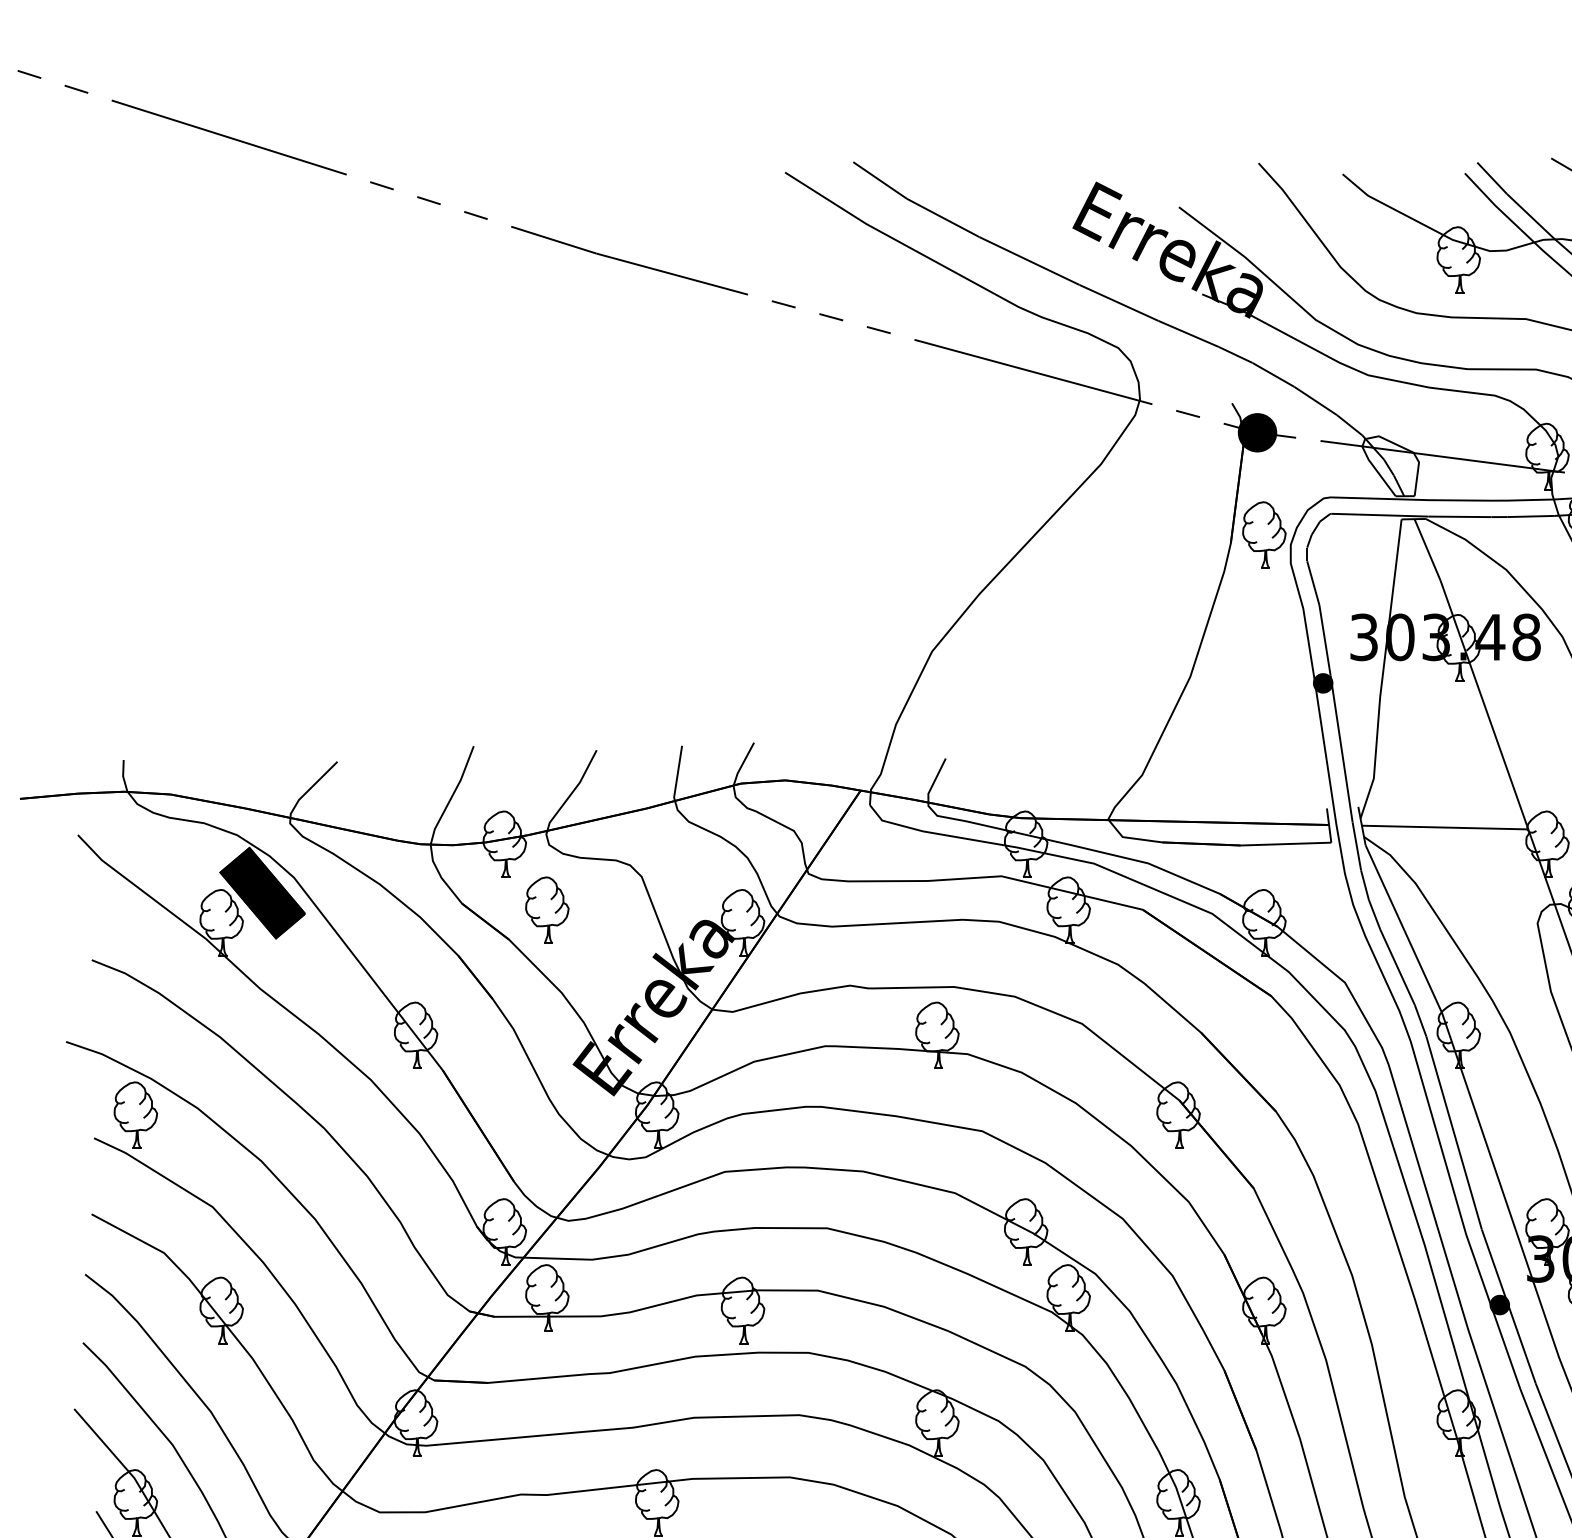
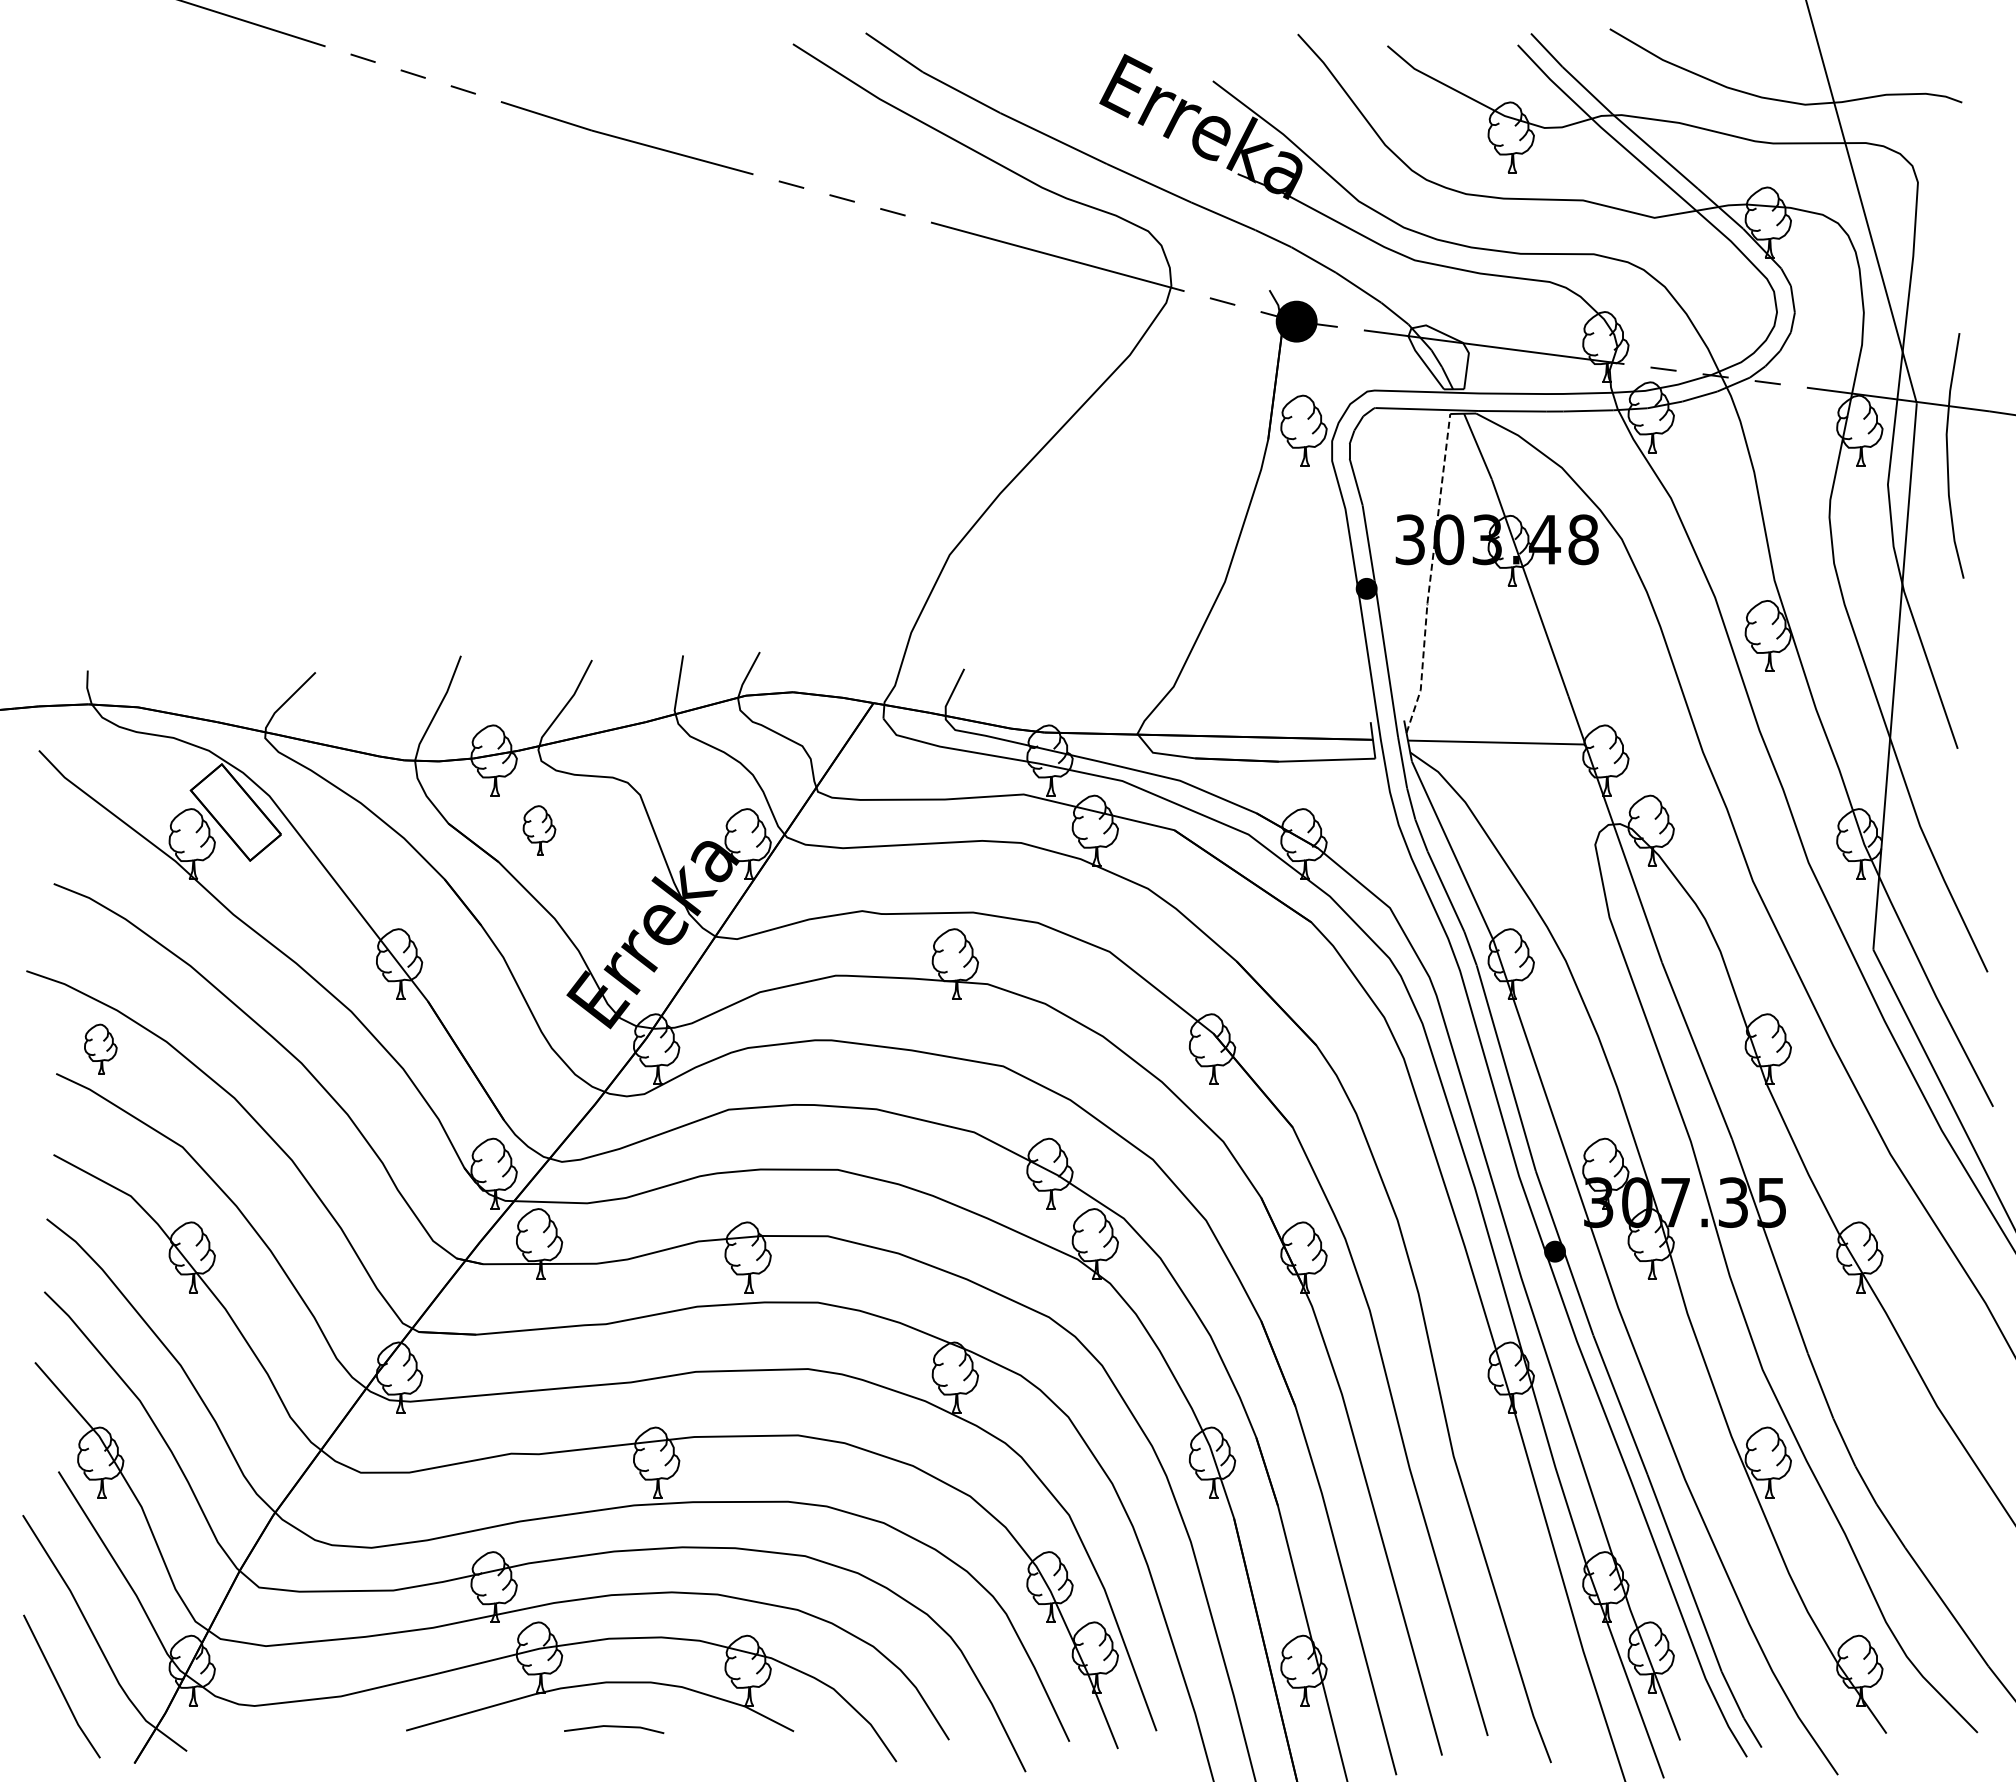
line: (1383, 670) -> (1430, 575), solid -> dashed
fill: (262, 893) -> (235, 812), removed
part: (547, 910) -> (539, 830), size x0.7
part: (135, 1114) -> (100, 1048), size x0.7

